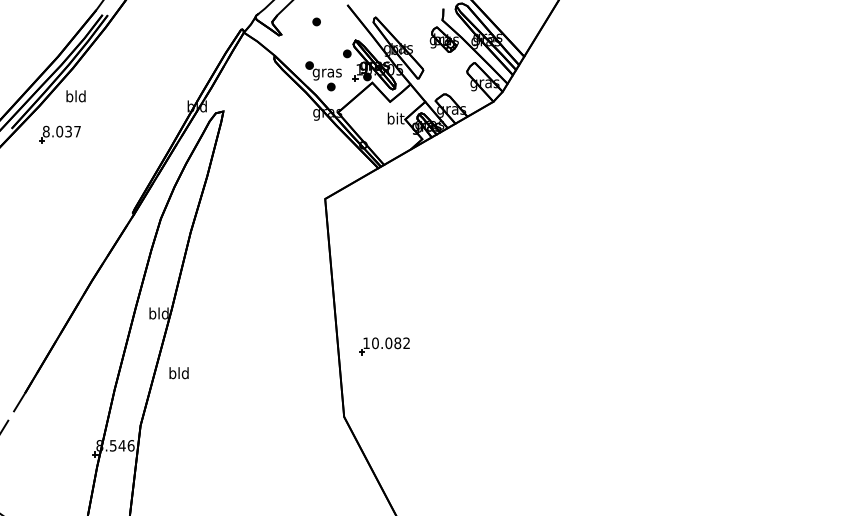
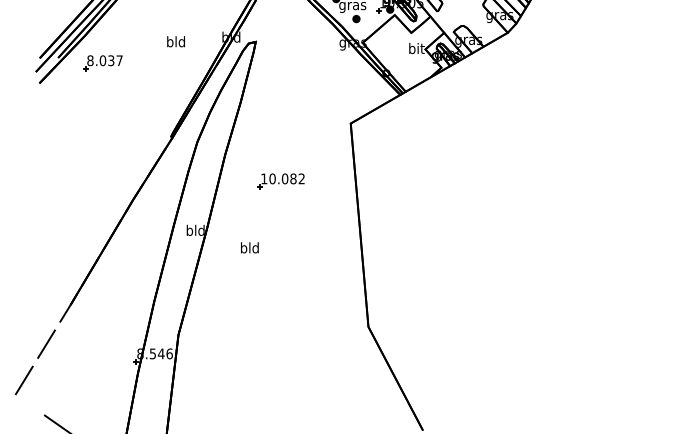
text: (75, 96) -> (175, 41), moved
part: (384, 346) -> (281, 181), moved
text: (178, 373) -> (249, 248), moved

